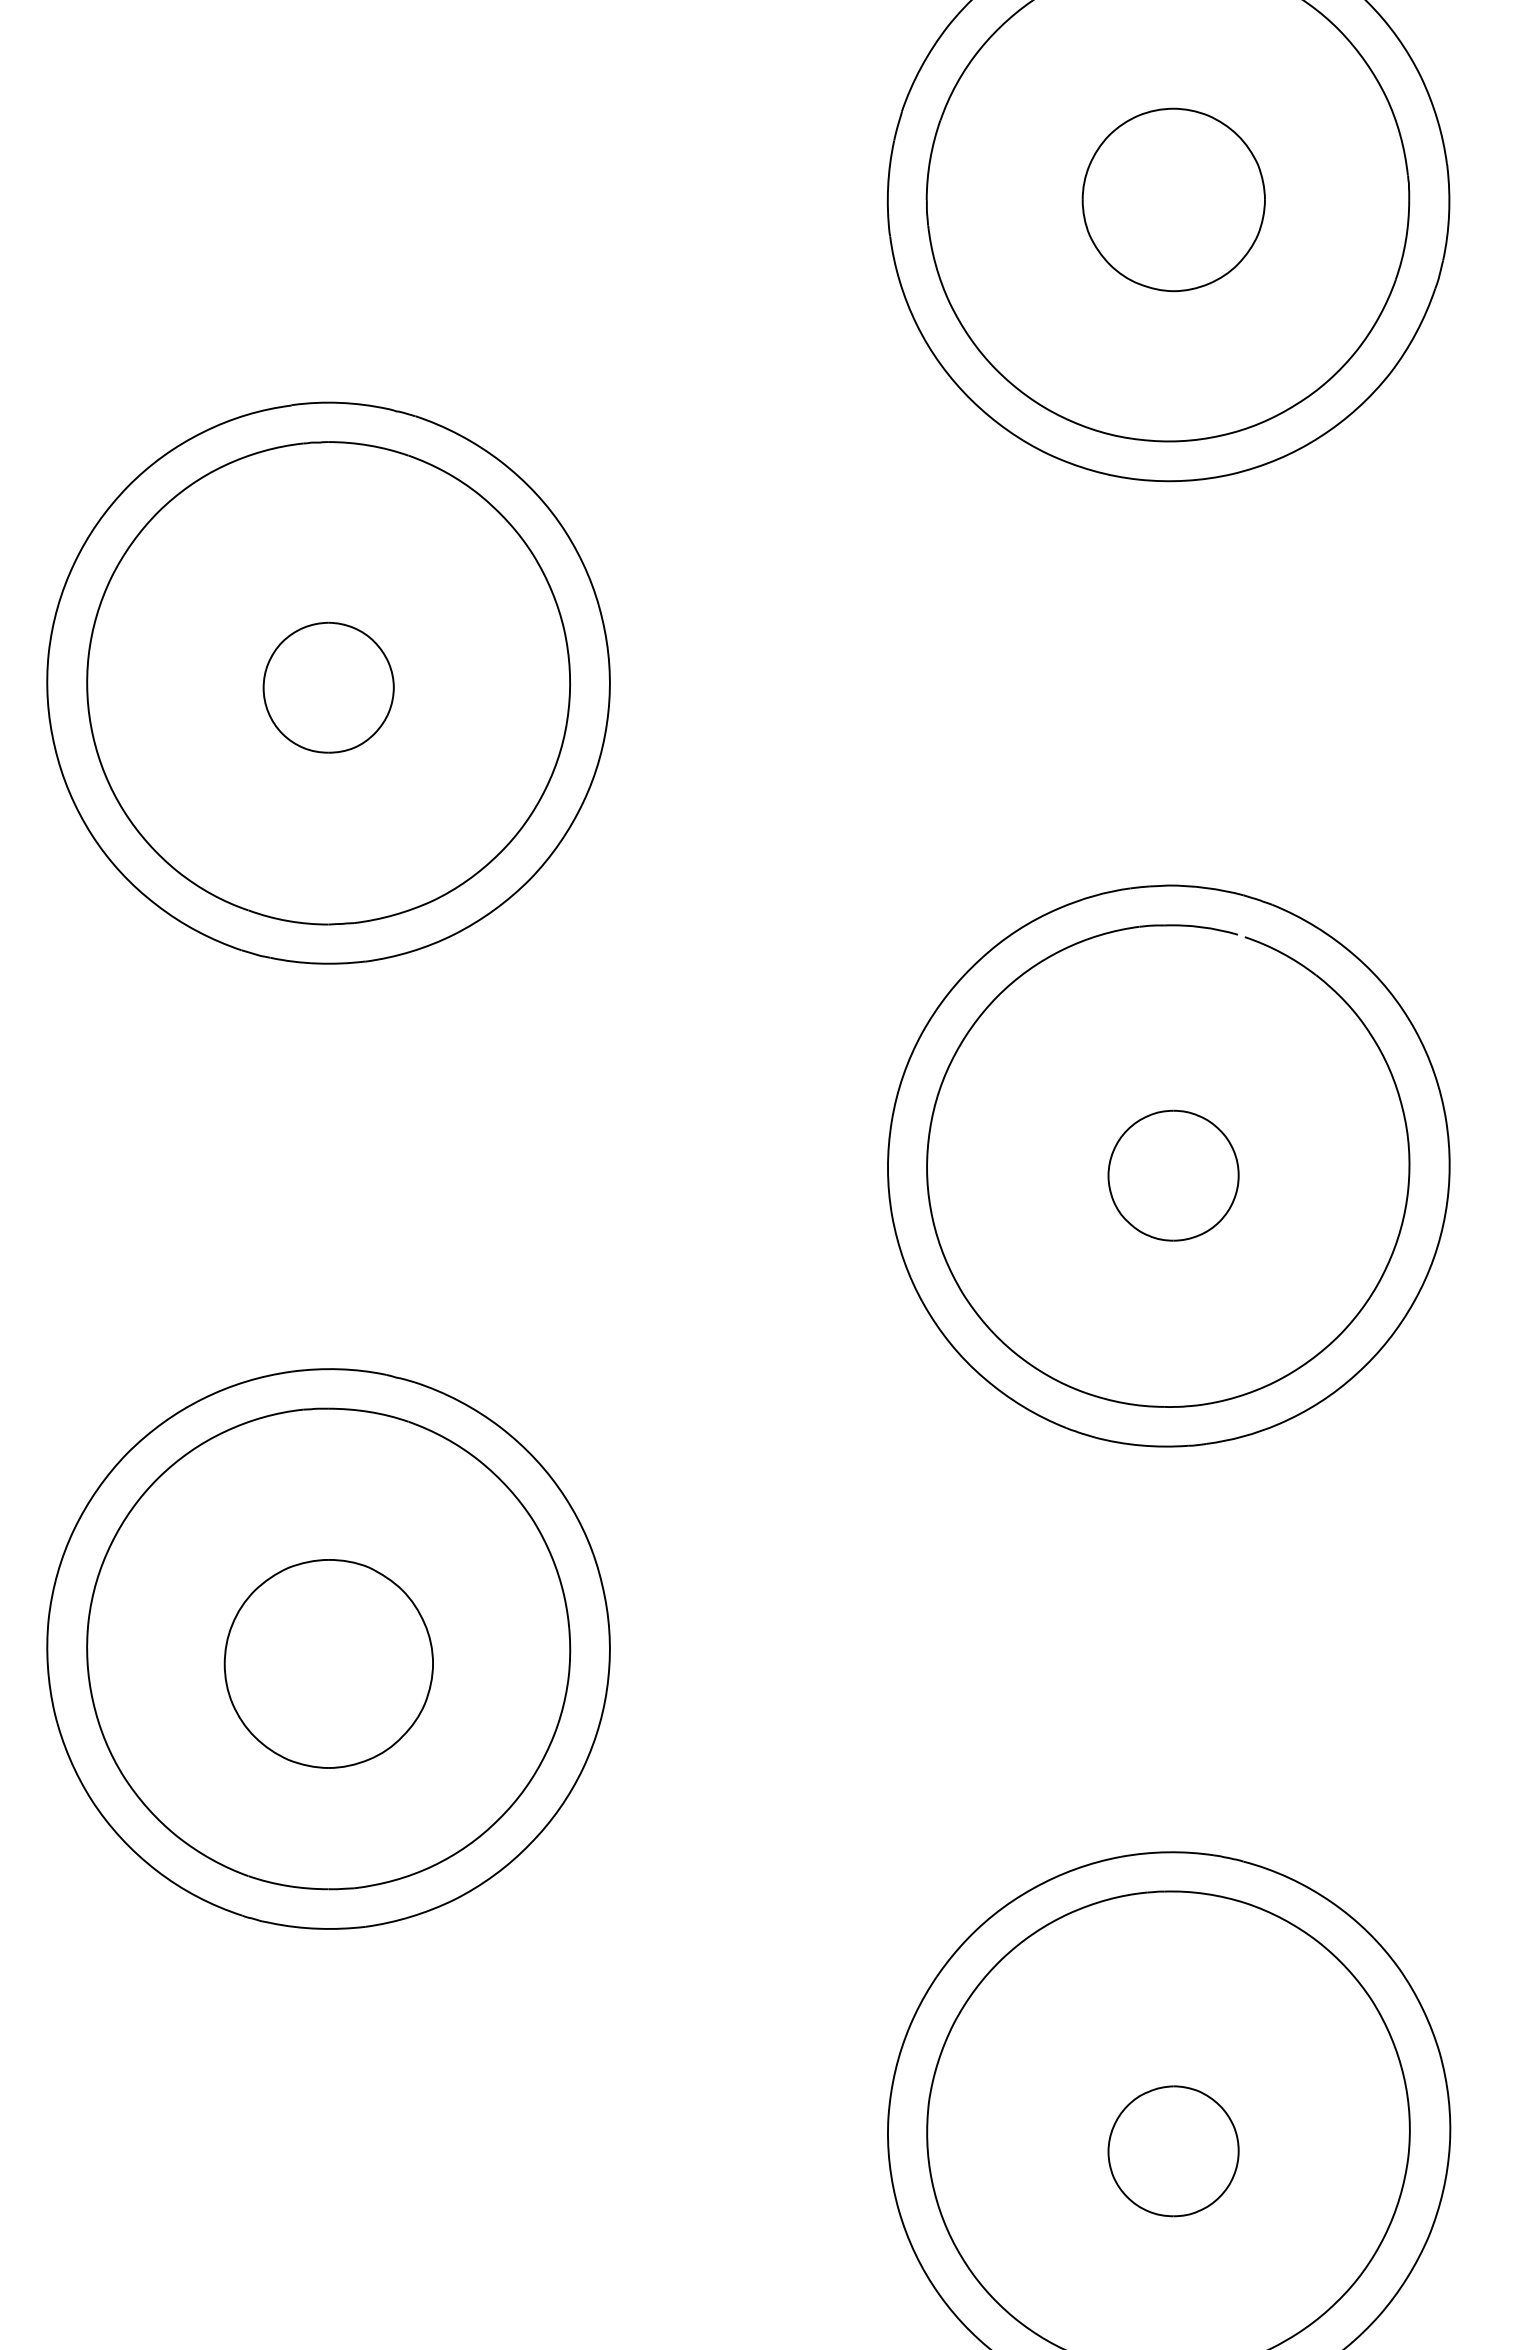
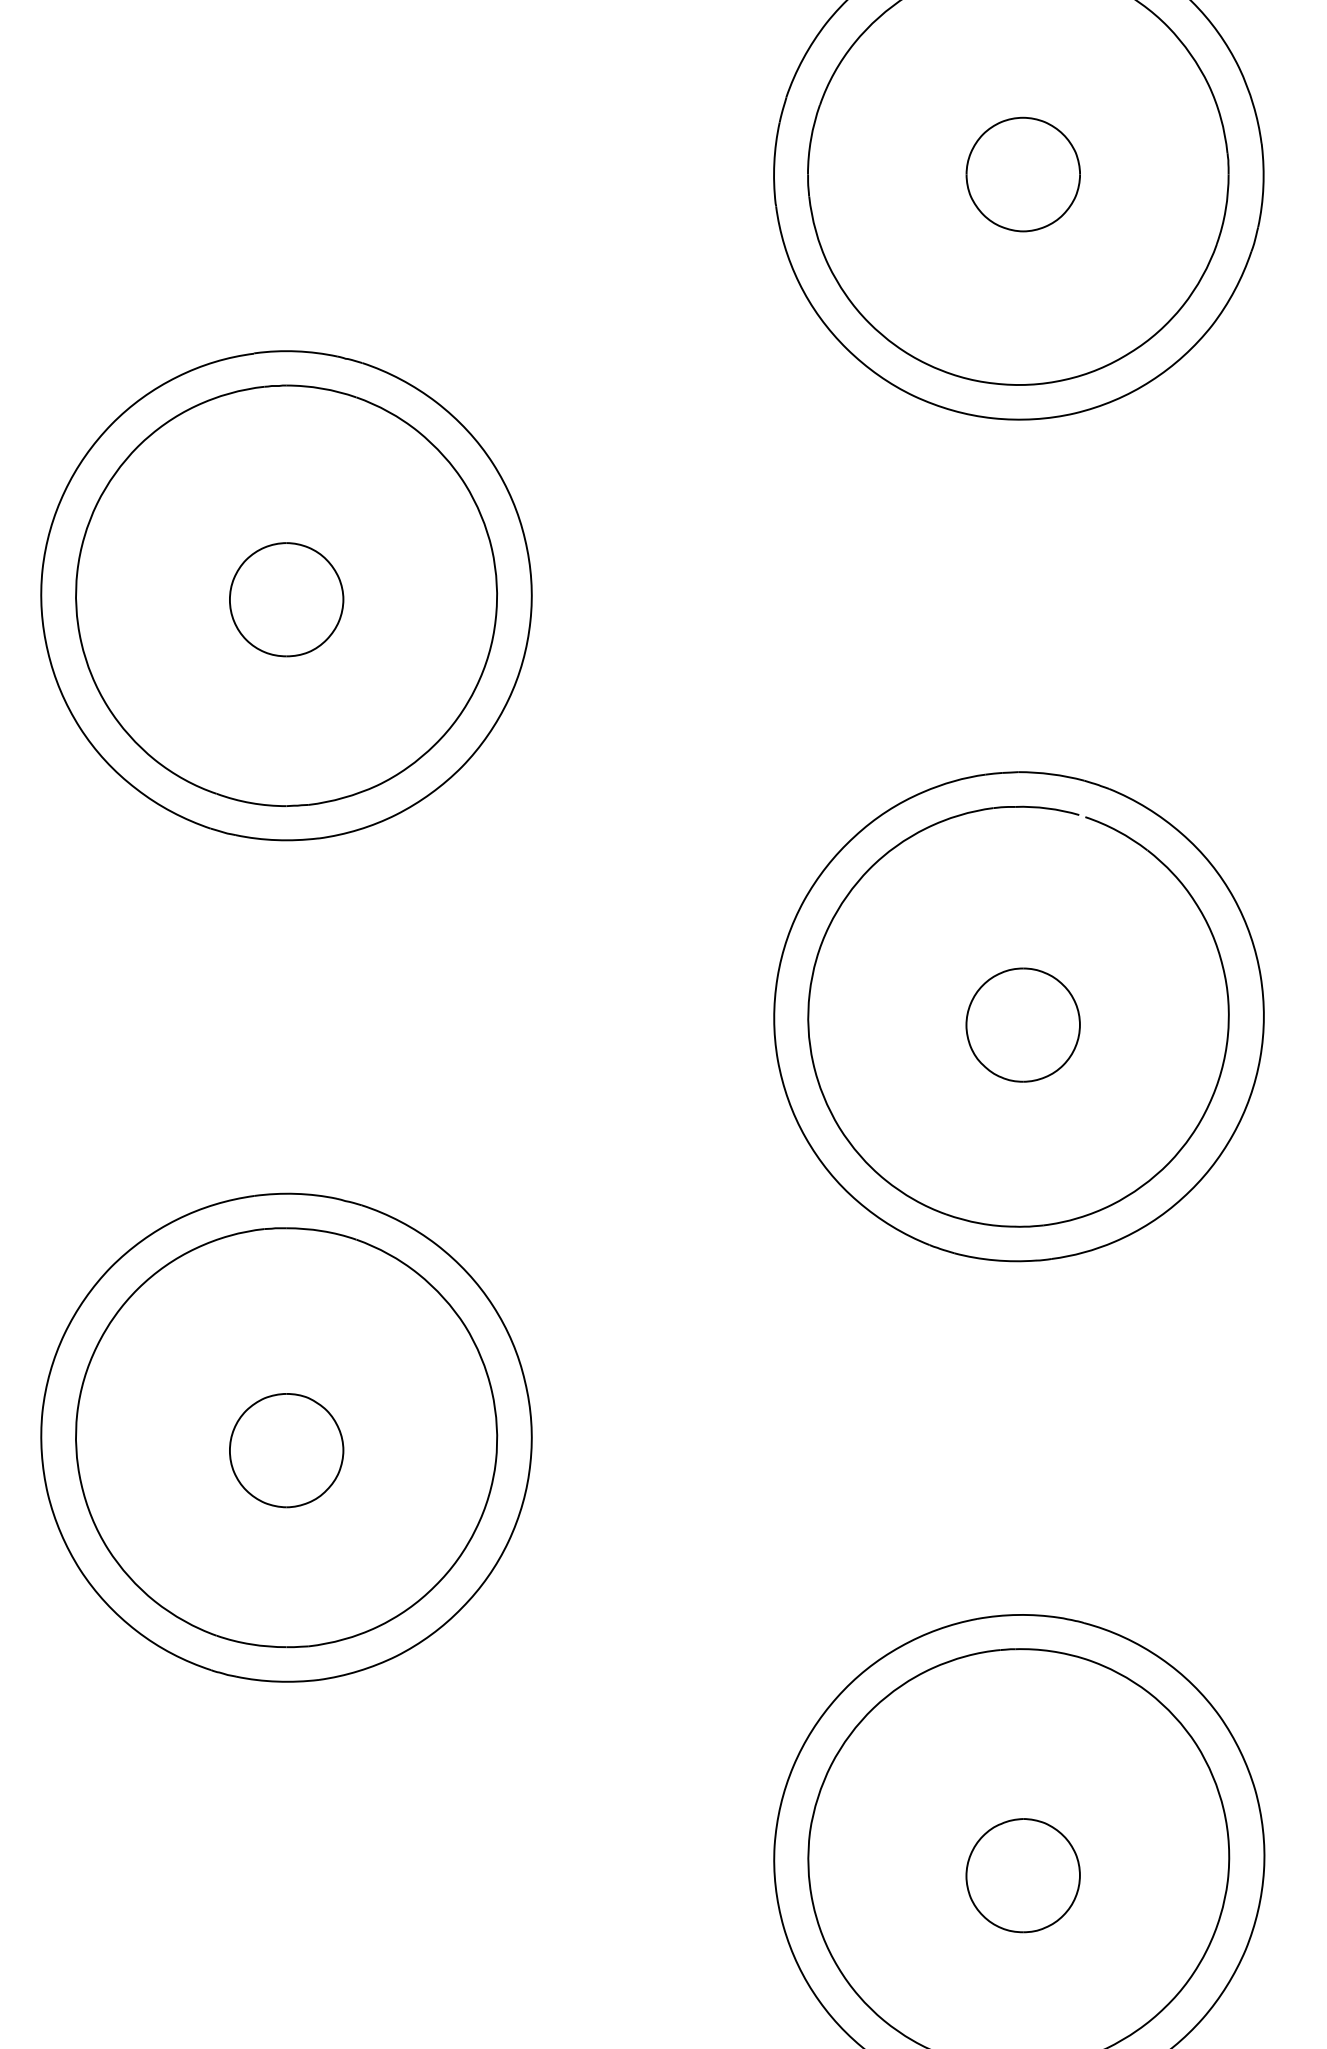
part: (1173, 200) -> (1023, 174), size x0.71
part: (328, 1663) -> (286, 1450), size x0.62

